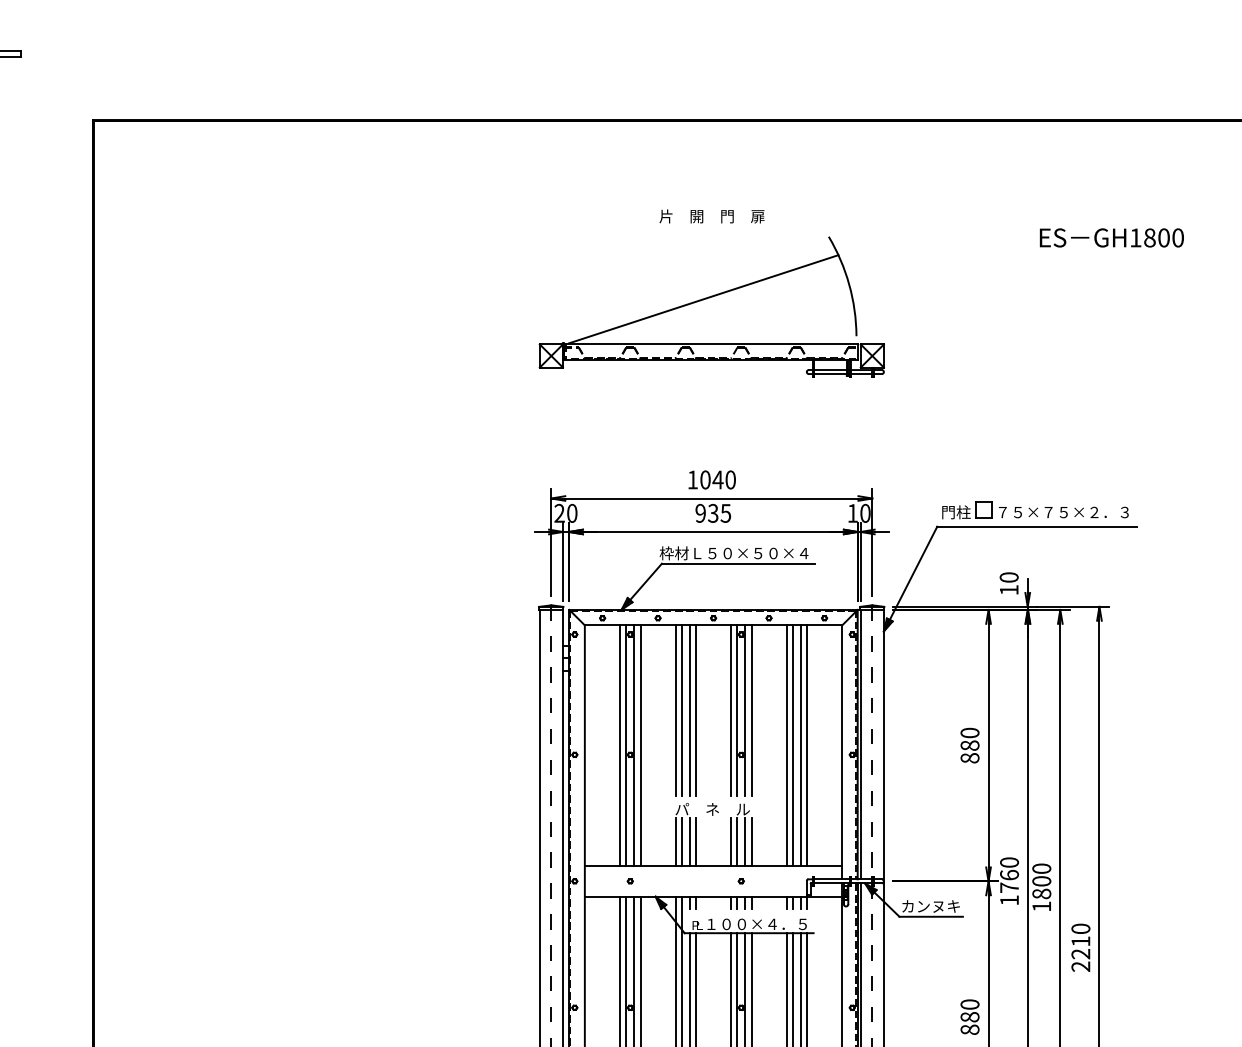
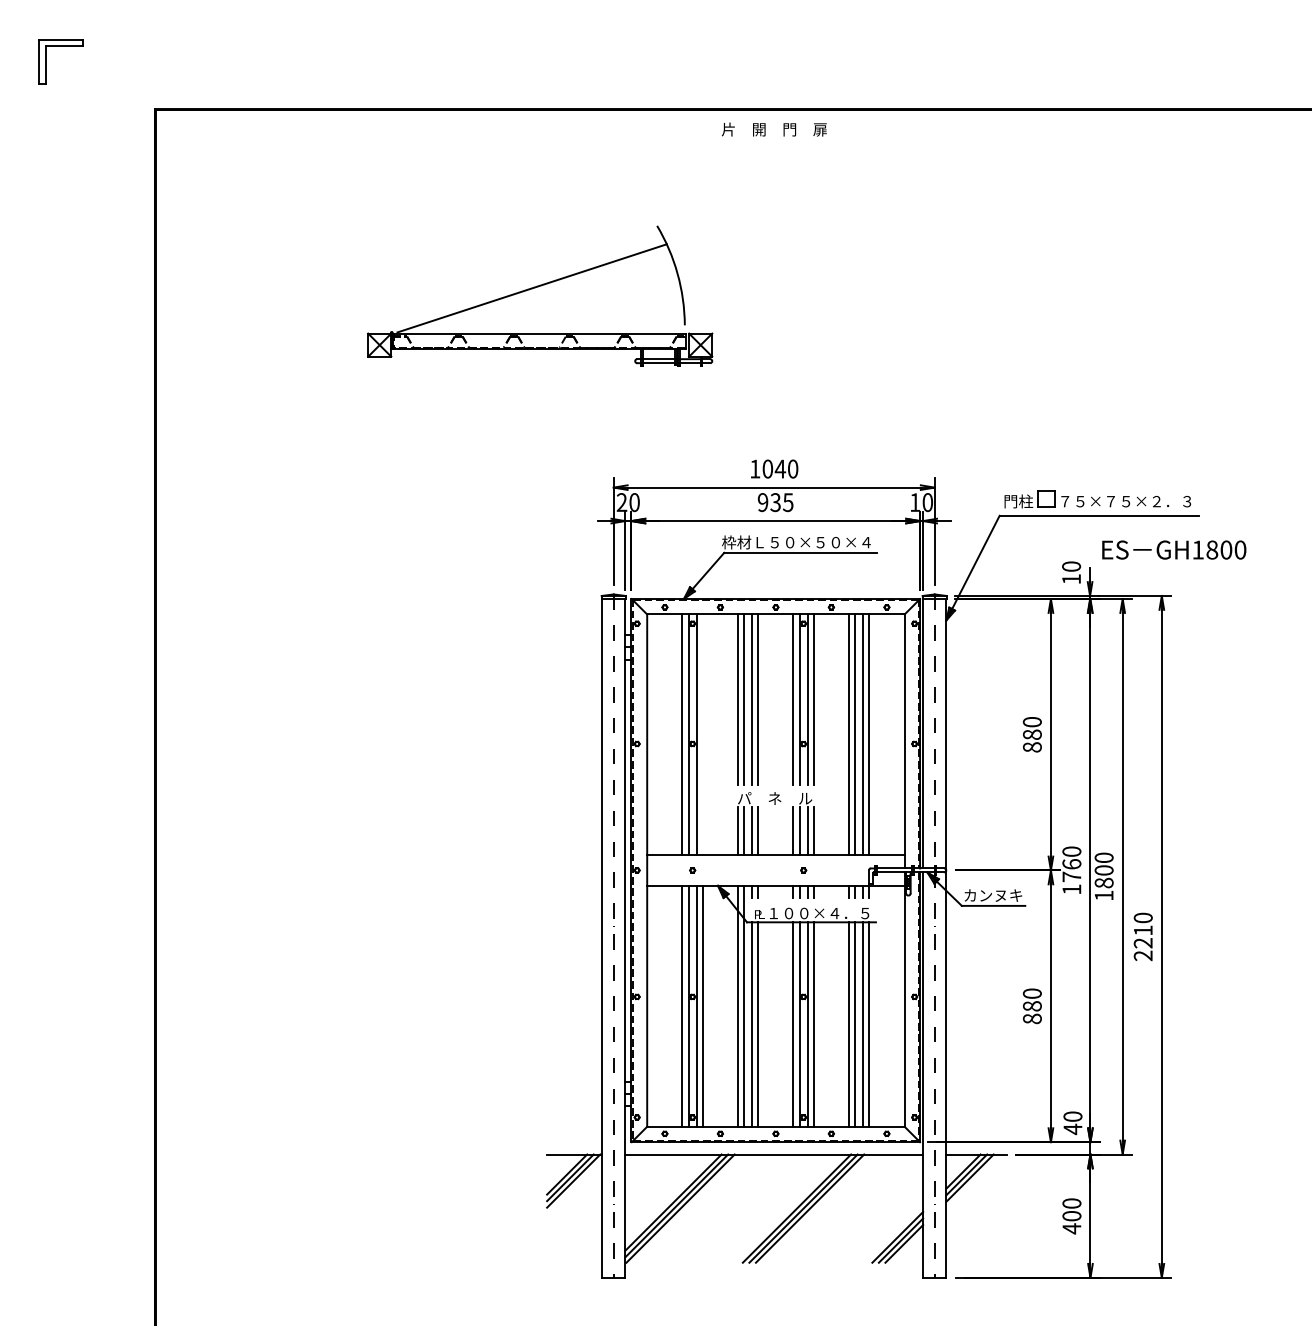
text: (712, 216) -> (774, 129), moved
text: (1112, 237) -> (1174, 549), moved
part: (710, 298) -> (538, 287), moved
line: (640, 745) -> (702, 734), removed

